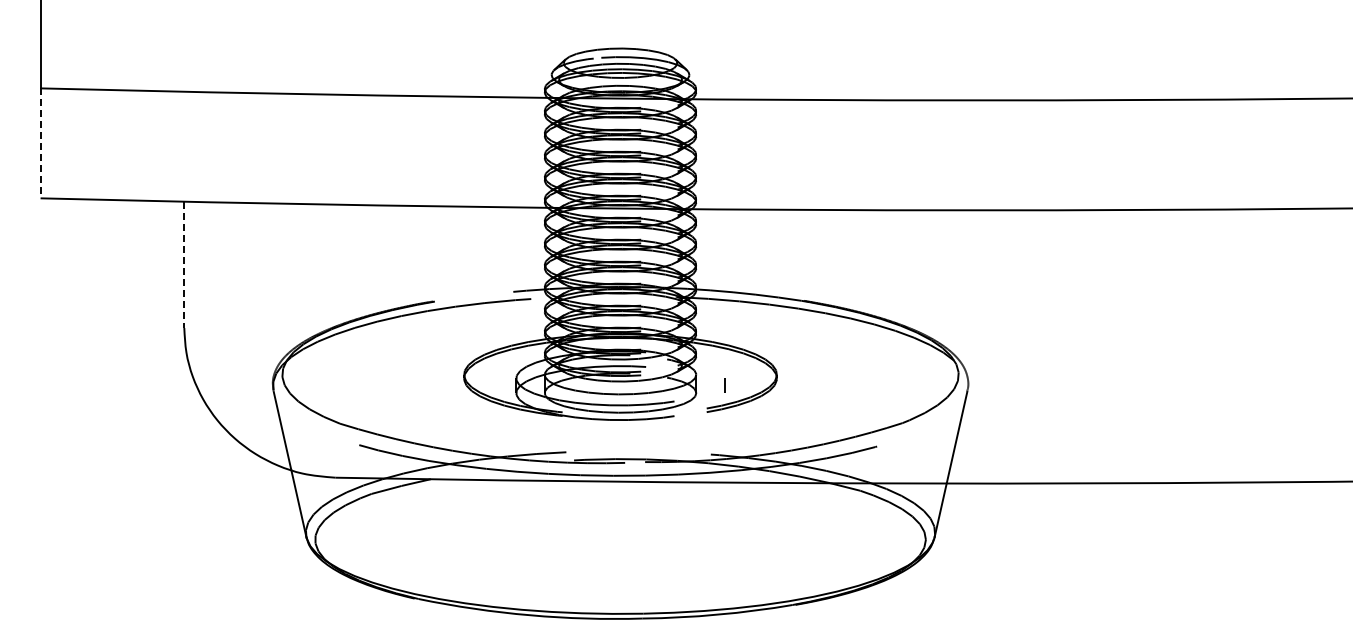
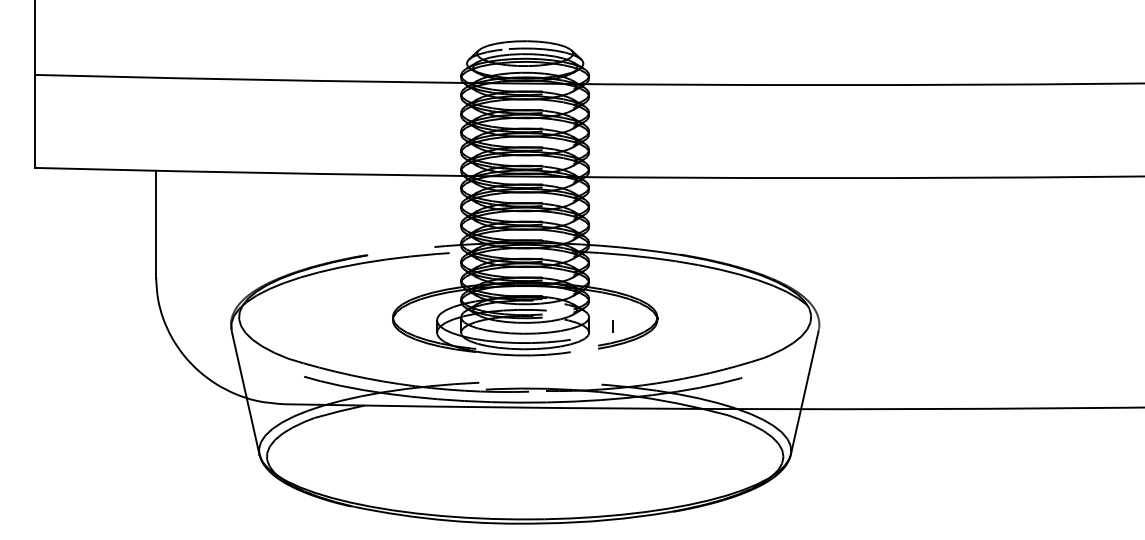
line: (40, 143) -> (34, 121), dashed -> solid
line: (184, 265) -> (156, 224), dashed -> solid

